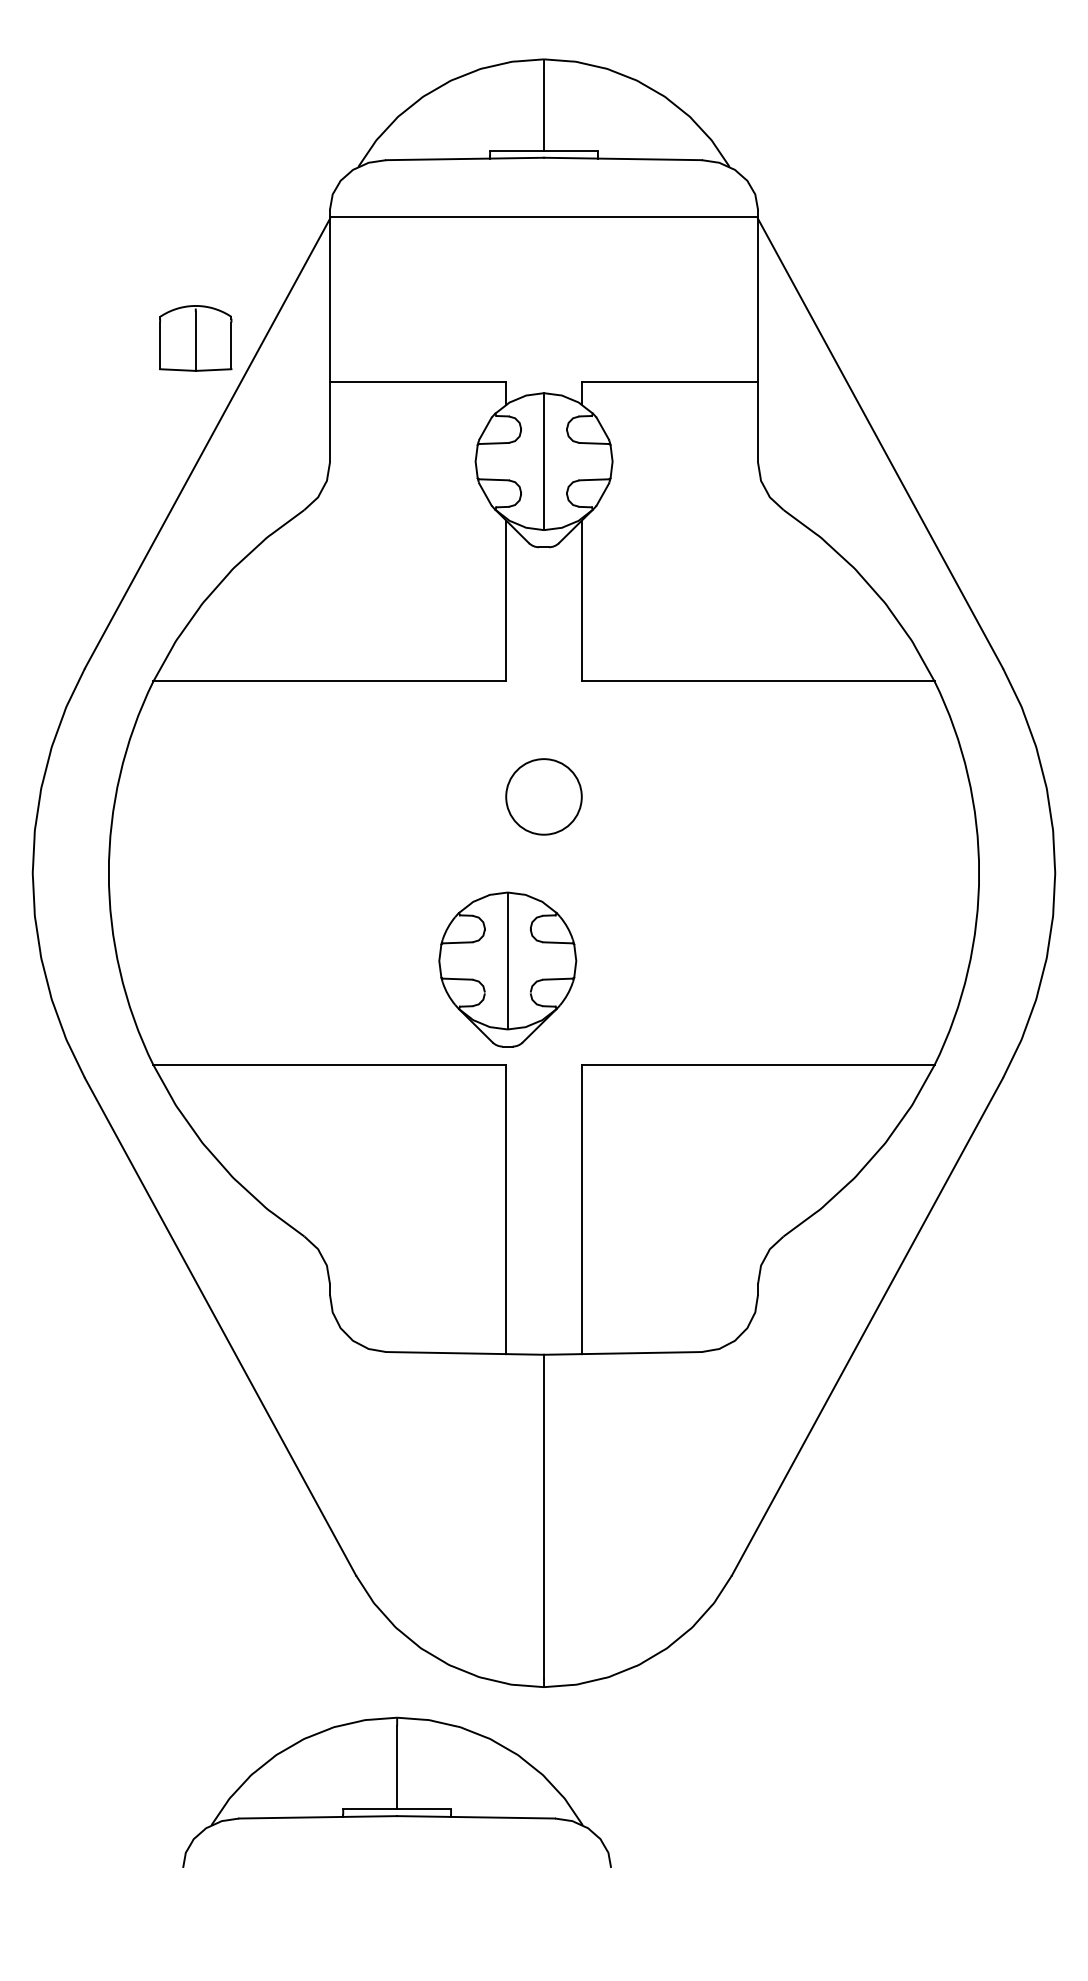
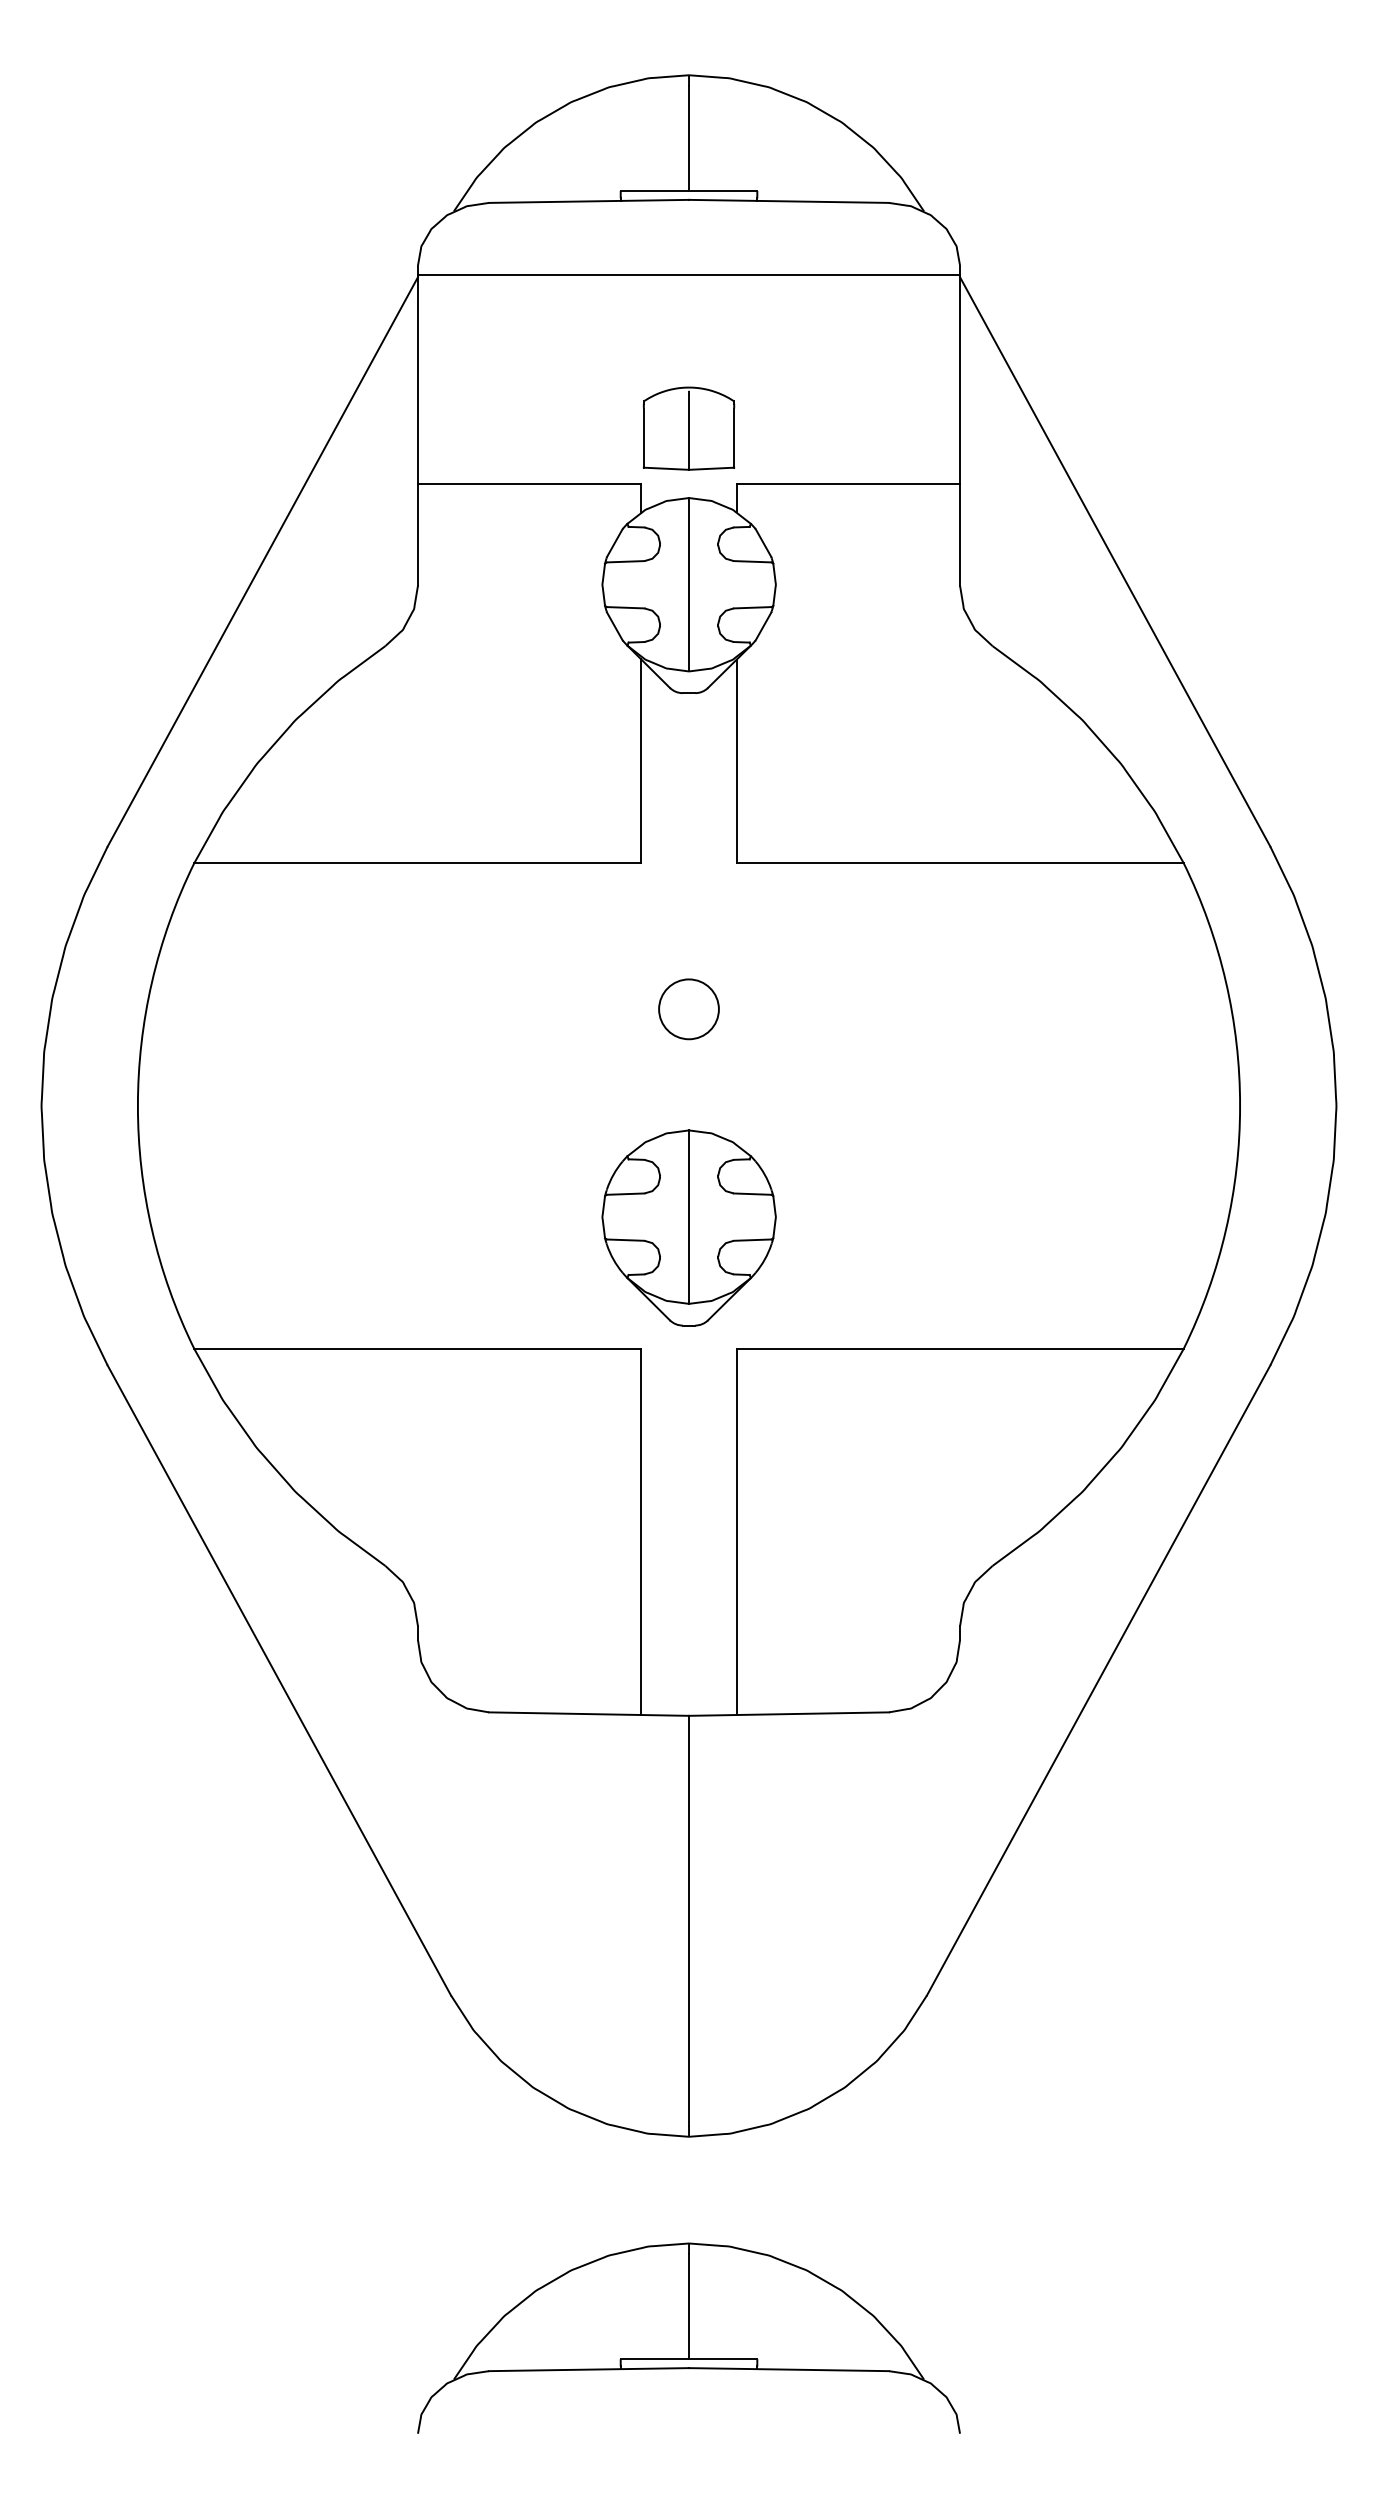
part: (196, 338) -> (689, 428), moved
circle: (543, 797) -> (688, 1009), size x0.62
part: (507, 969) -> (688, 1227), moved
part: (396, 1791) -> (688, 2337), moved

